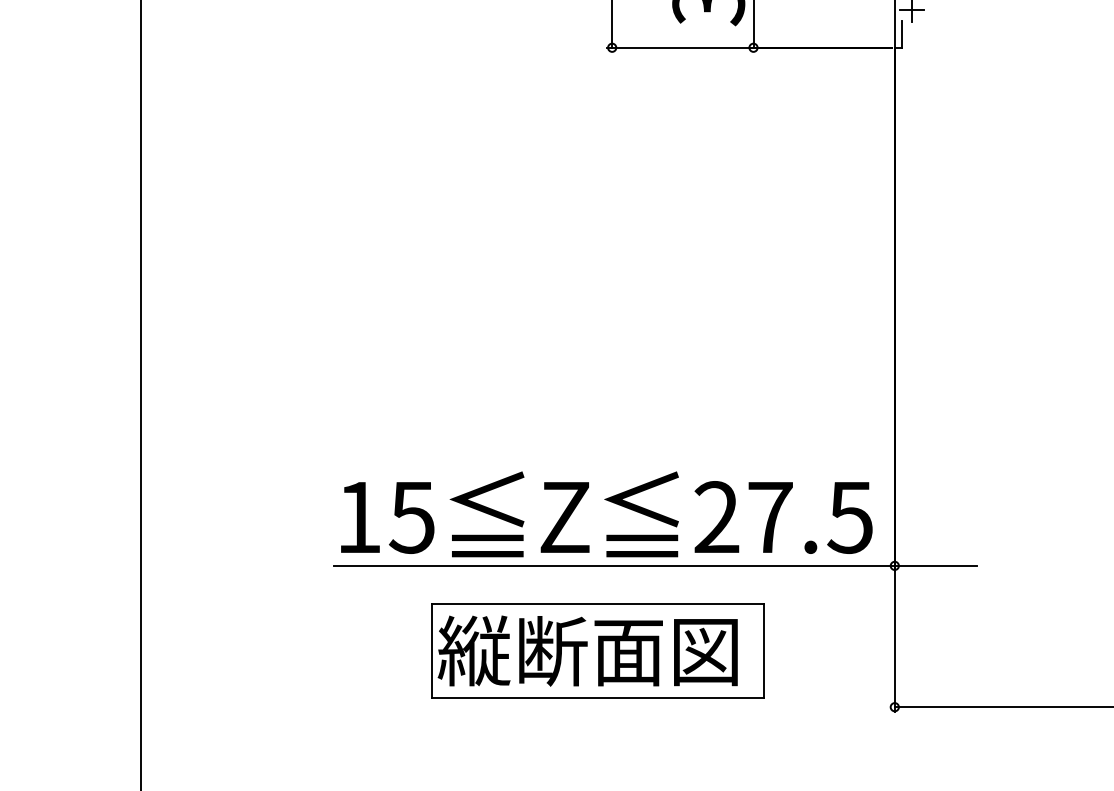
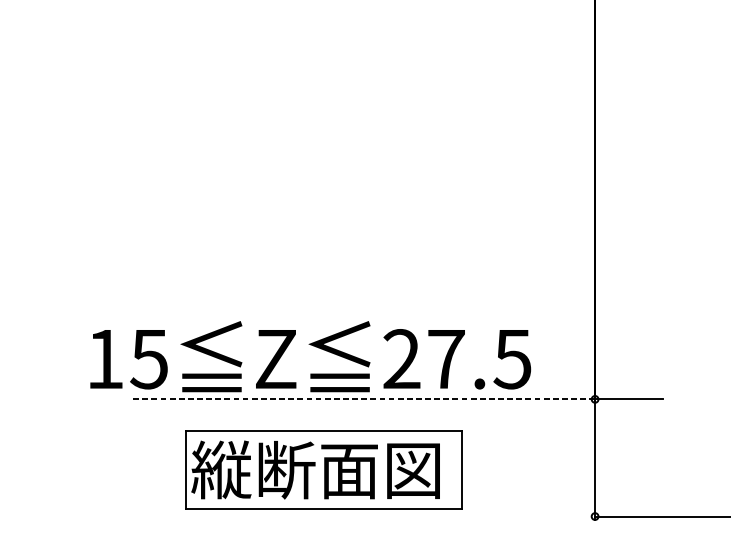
text: (606, 514) -> (310, 356), moved
line: (613, 565) -> (361, 399), solid -> dashed
part: (597, 650) -> (323, 469), moved

